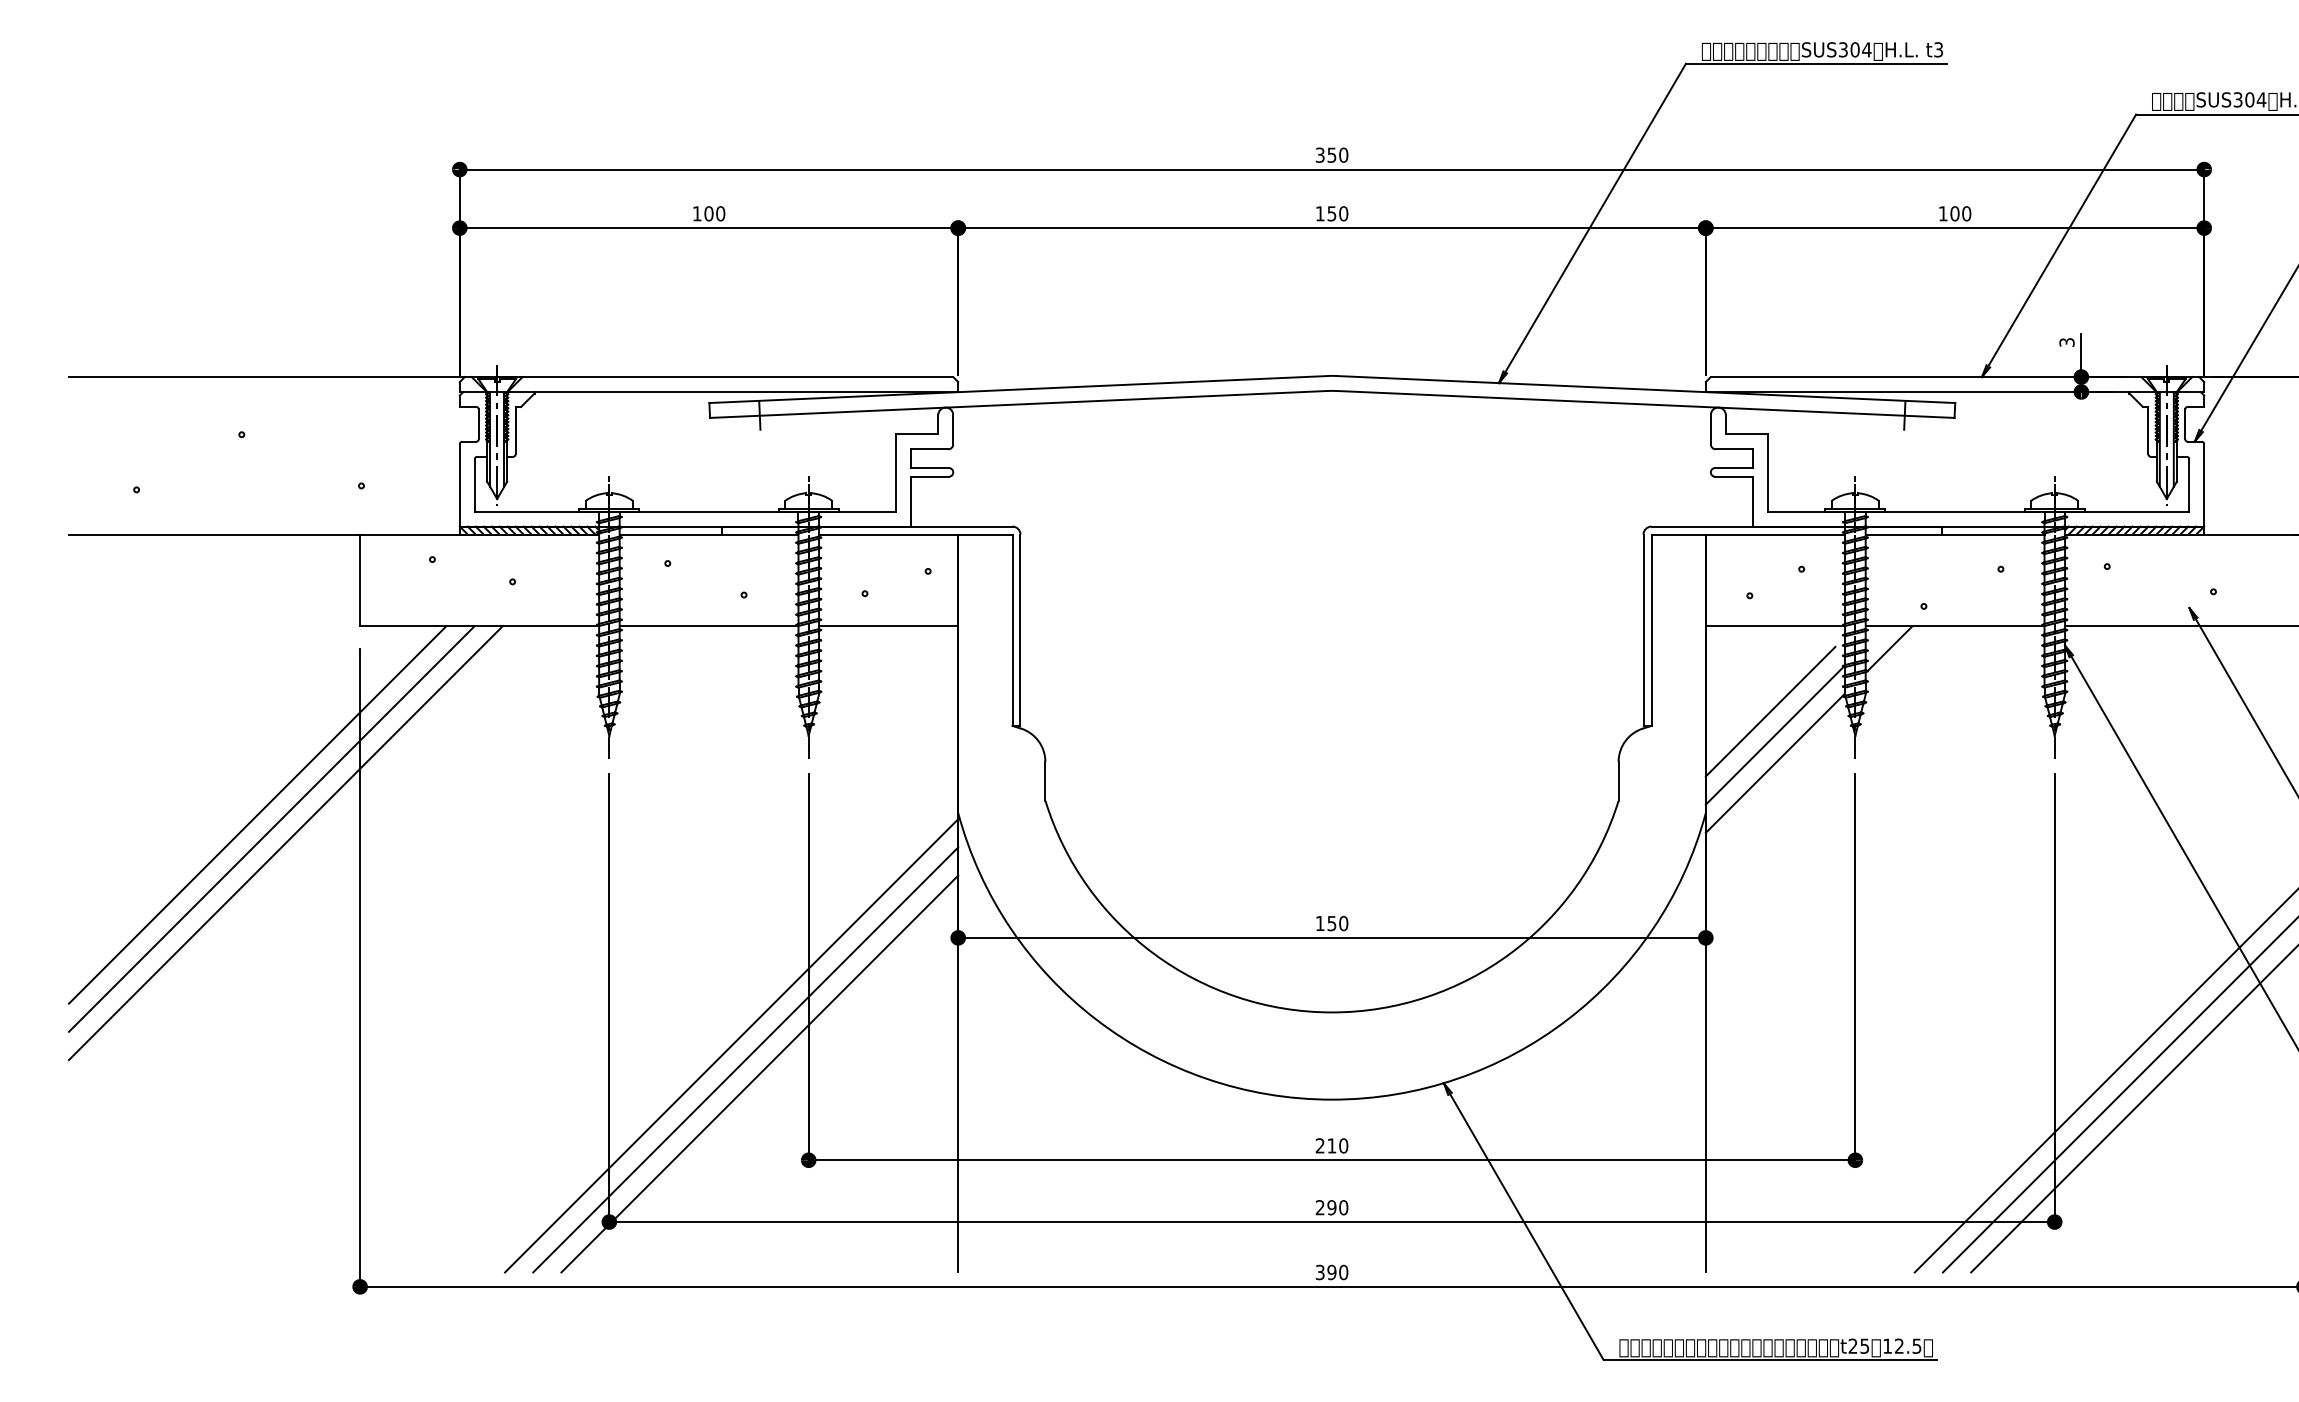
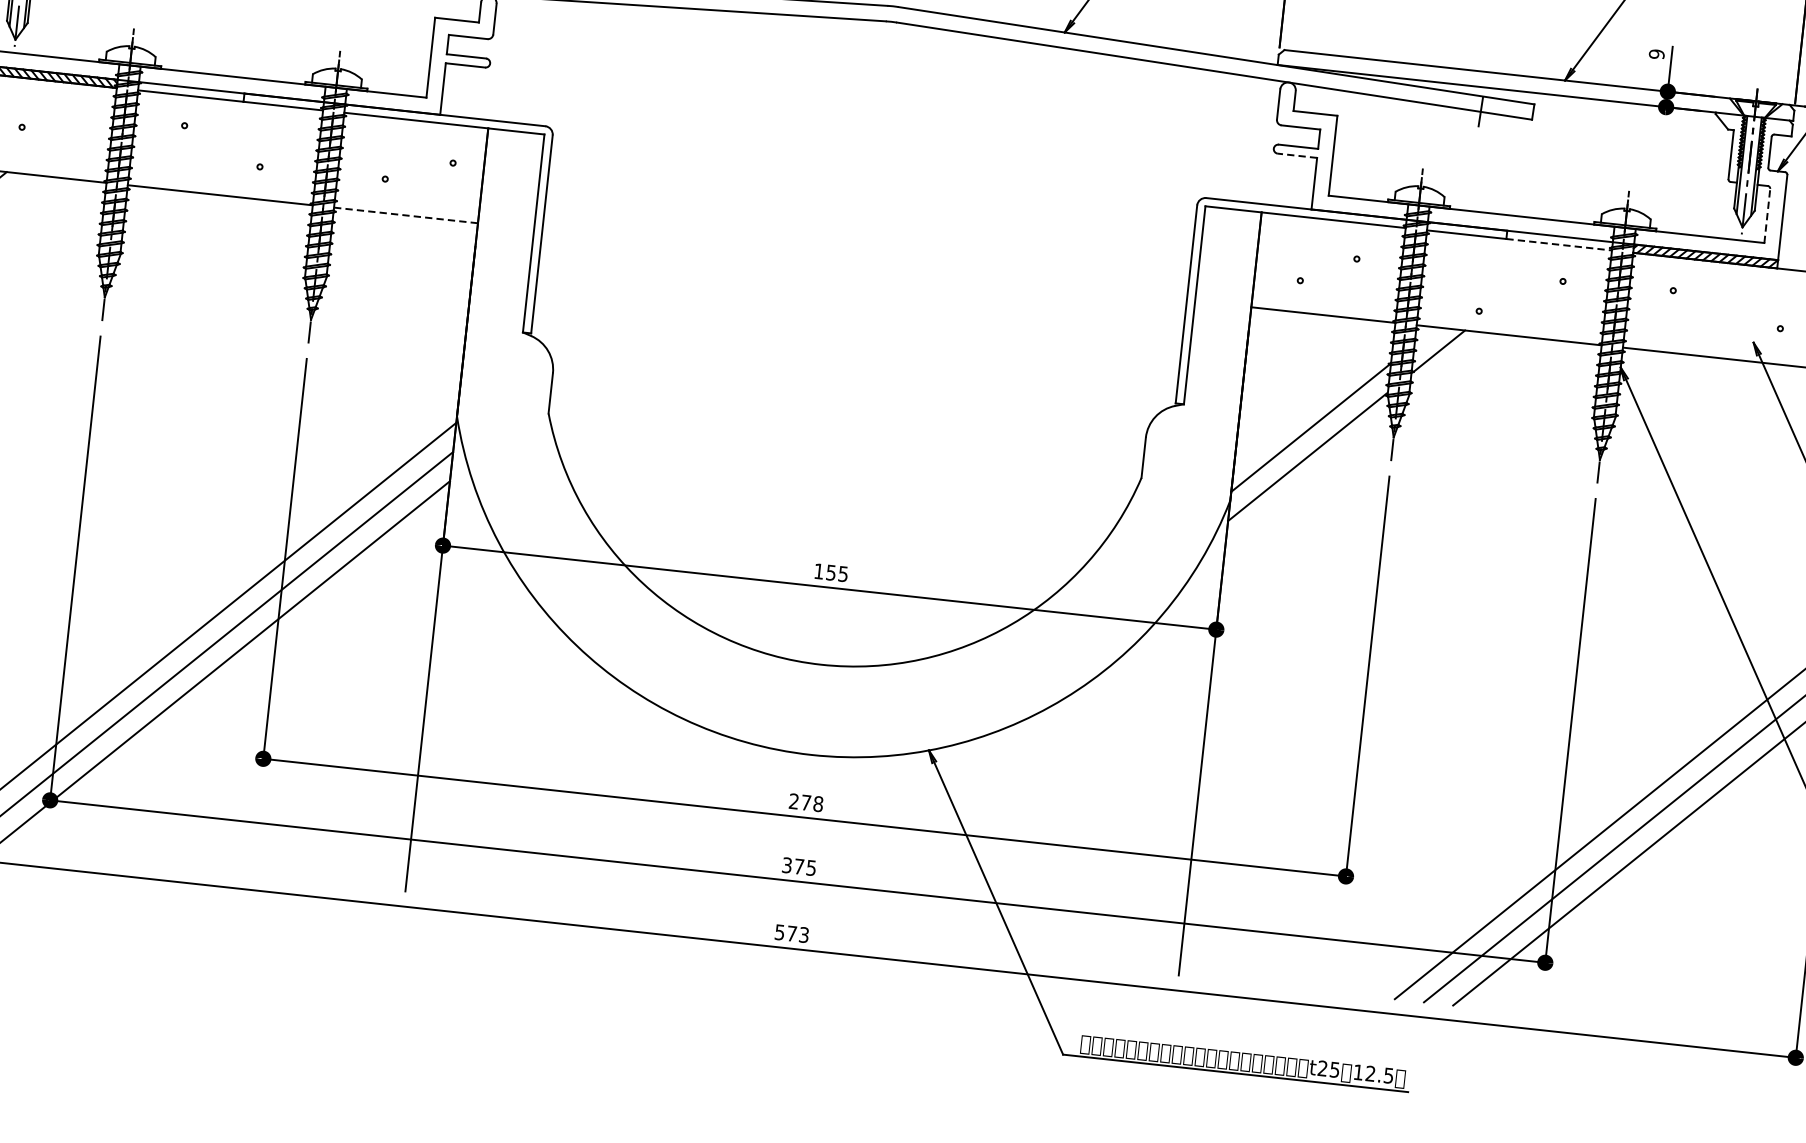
text: (2066, 342) -> (1656, 54), 3 -> 9
line: (1734, 476) -> (1297, 155), solid -> dashed
line: (2189, 484) -> (1767, 214), solid -> dashed
line: (1993, 534) -> (1559, 244), solid -> dashed
line: (888, 626) -> (405, 215), solid -> dashed
line: (1770, 711) -> (1308, 402), removed
text: (1343, 923) -> (843, 574), 150 -> 155
text: (1337, 1145) -> (811, 802), 210 -> 278
text: (1331, 1207) -> (798, 866), 290 -> 375
text: (1332, 1272) -> (792, 933), 390 -> 573

